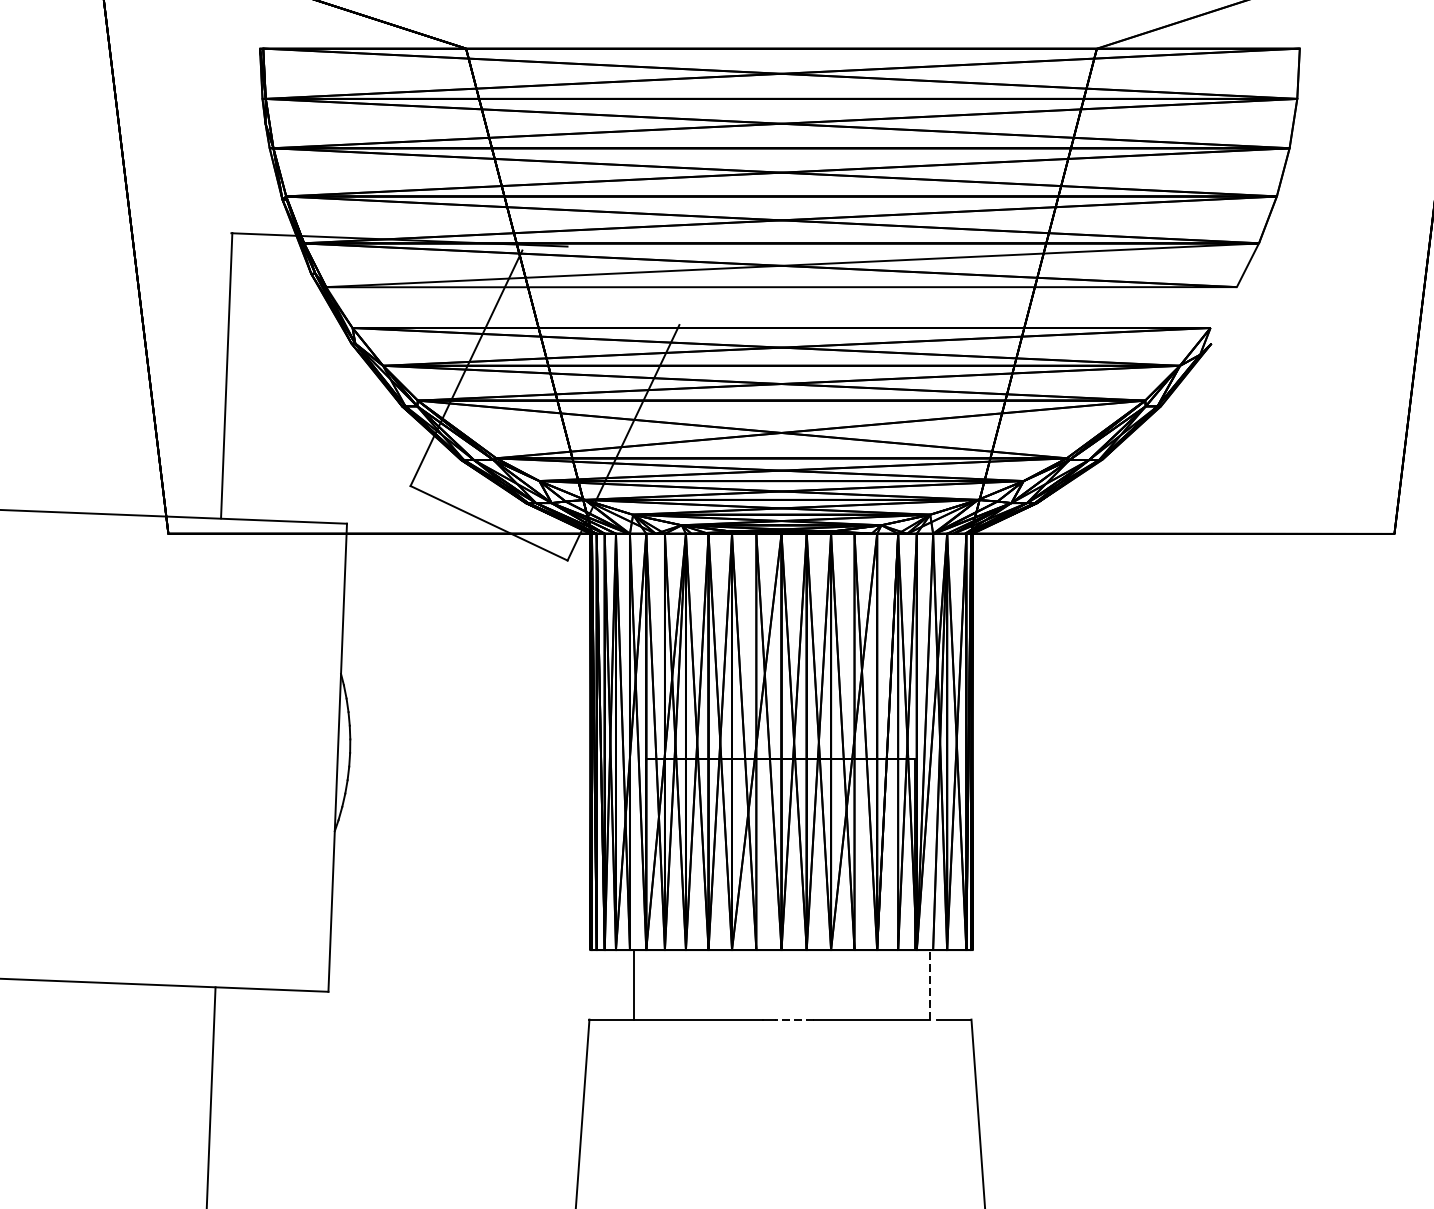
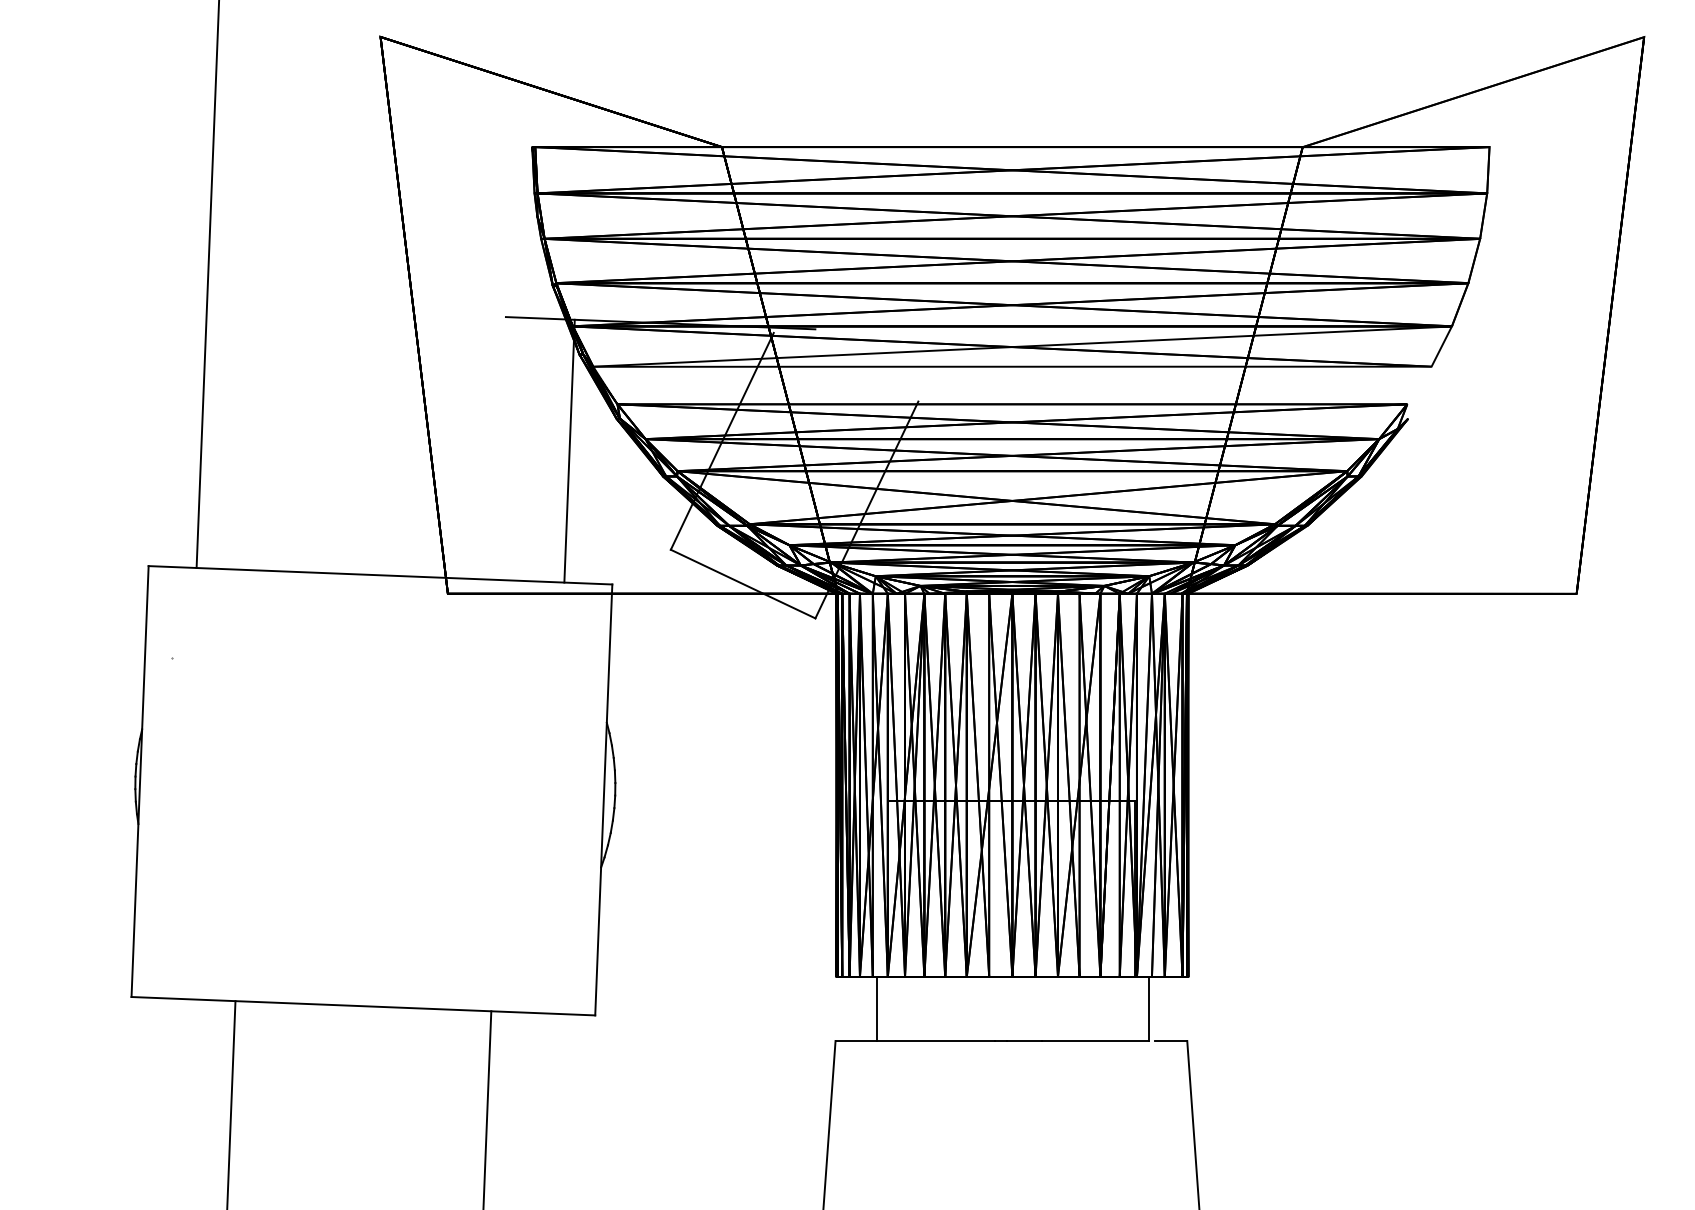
line: (226, 374) -> (569, 450), moved
line: (929, 984) -> (1148, 1008), dashed -> solid
line: (794, 1020) -> (1024, 1041), dashed -> solid

